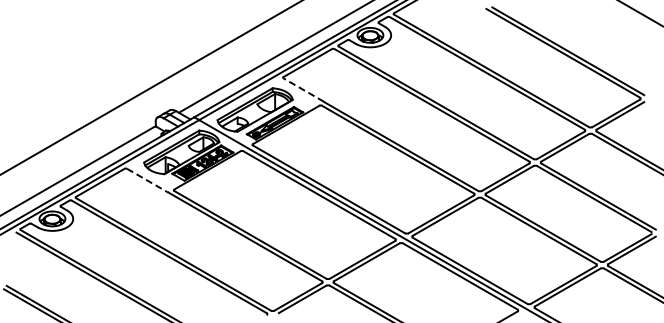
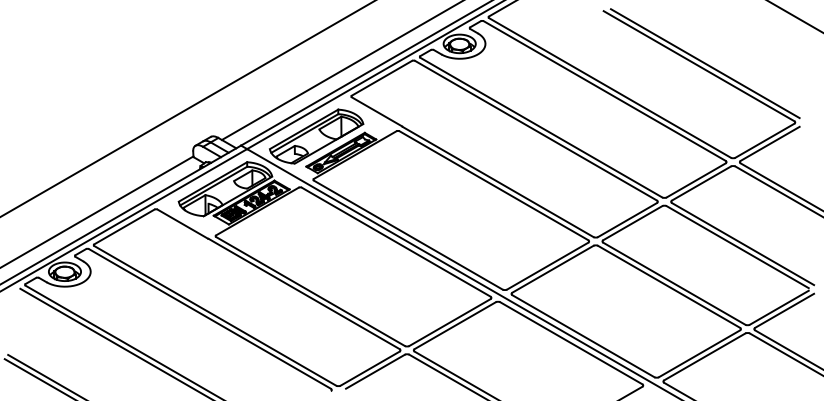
line: (303, 89) -> (376, 111), dashed -> solid
line: (147, 180) -> (182, 224), dashed -> solid

